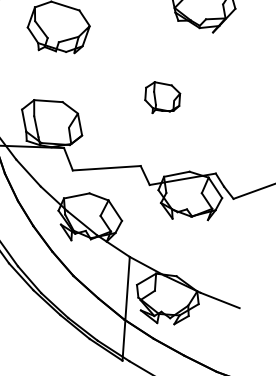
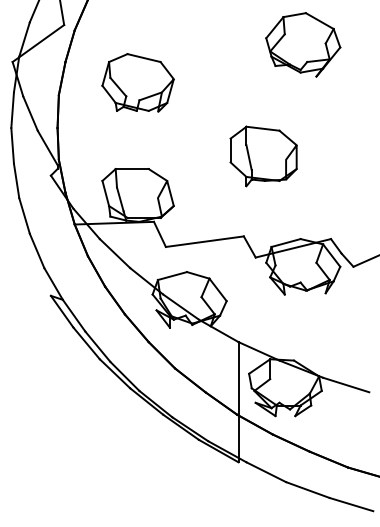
part: (162, 98) -> (263, 156), size x1.67

